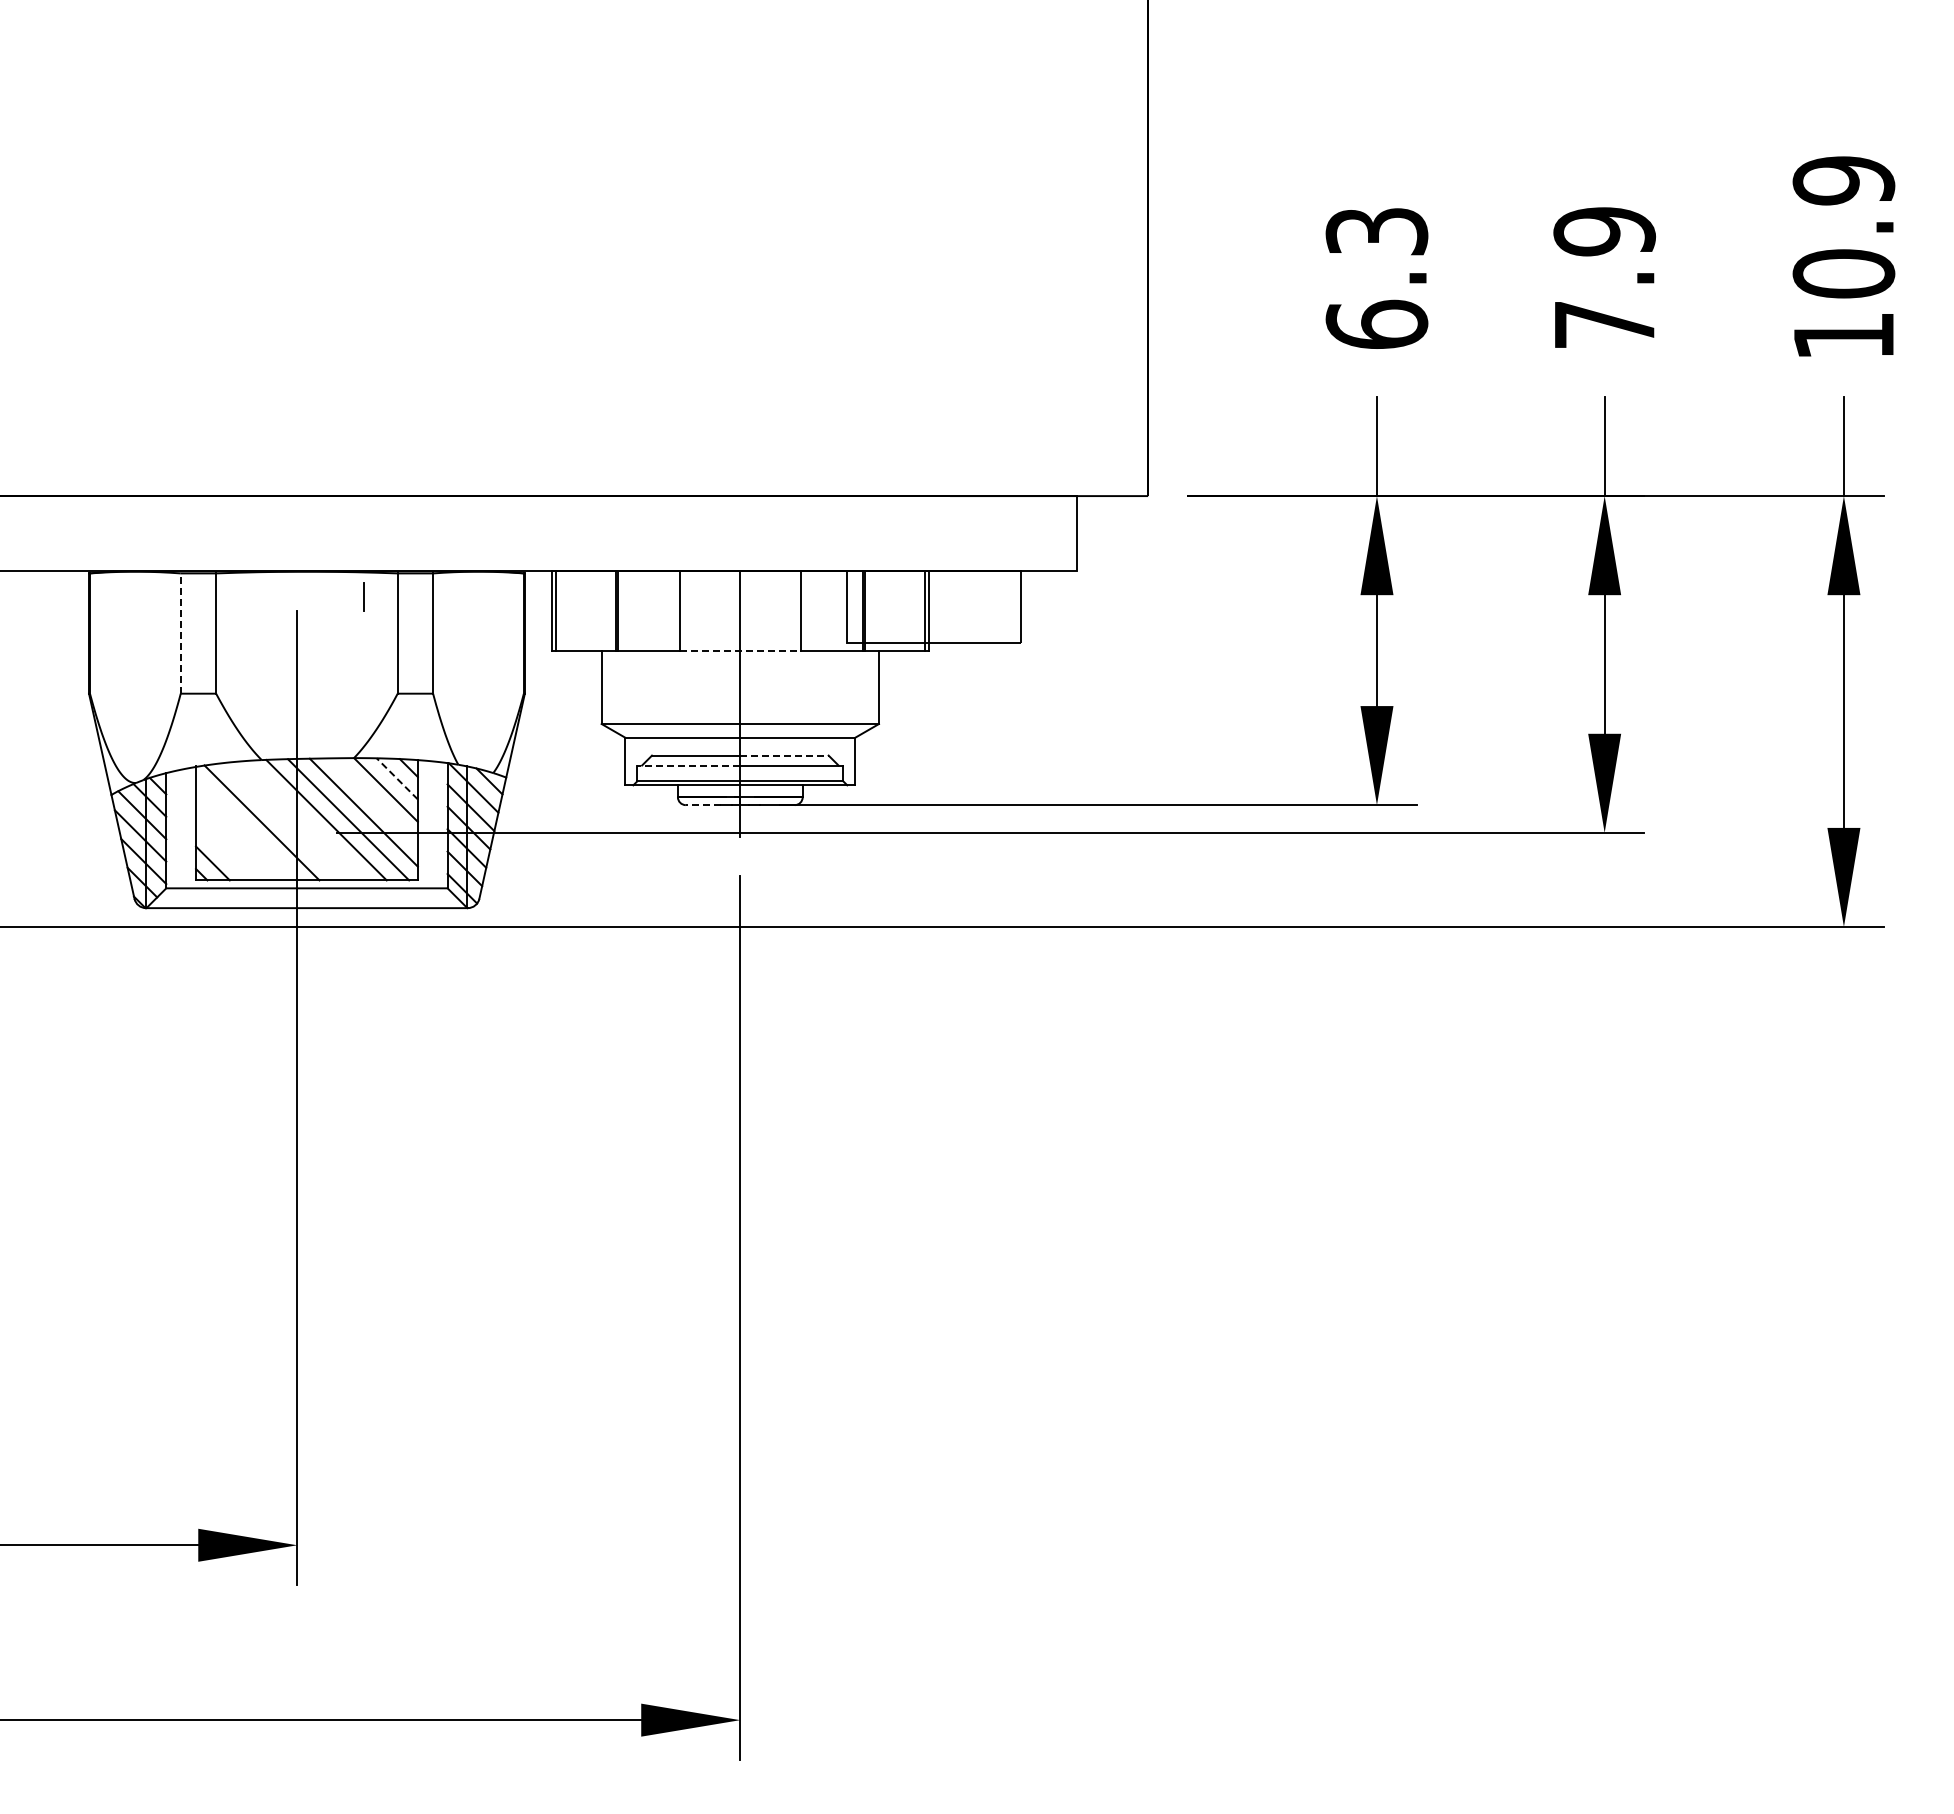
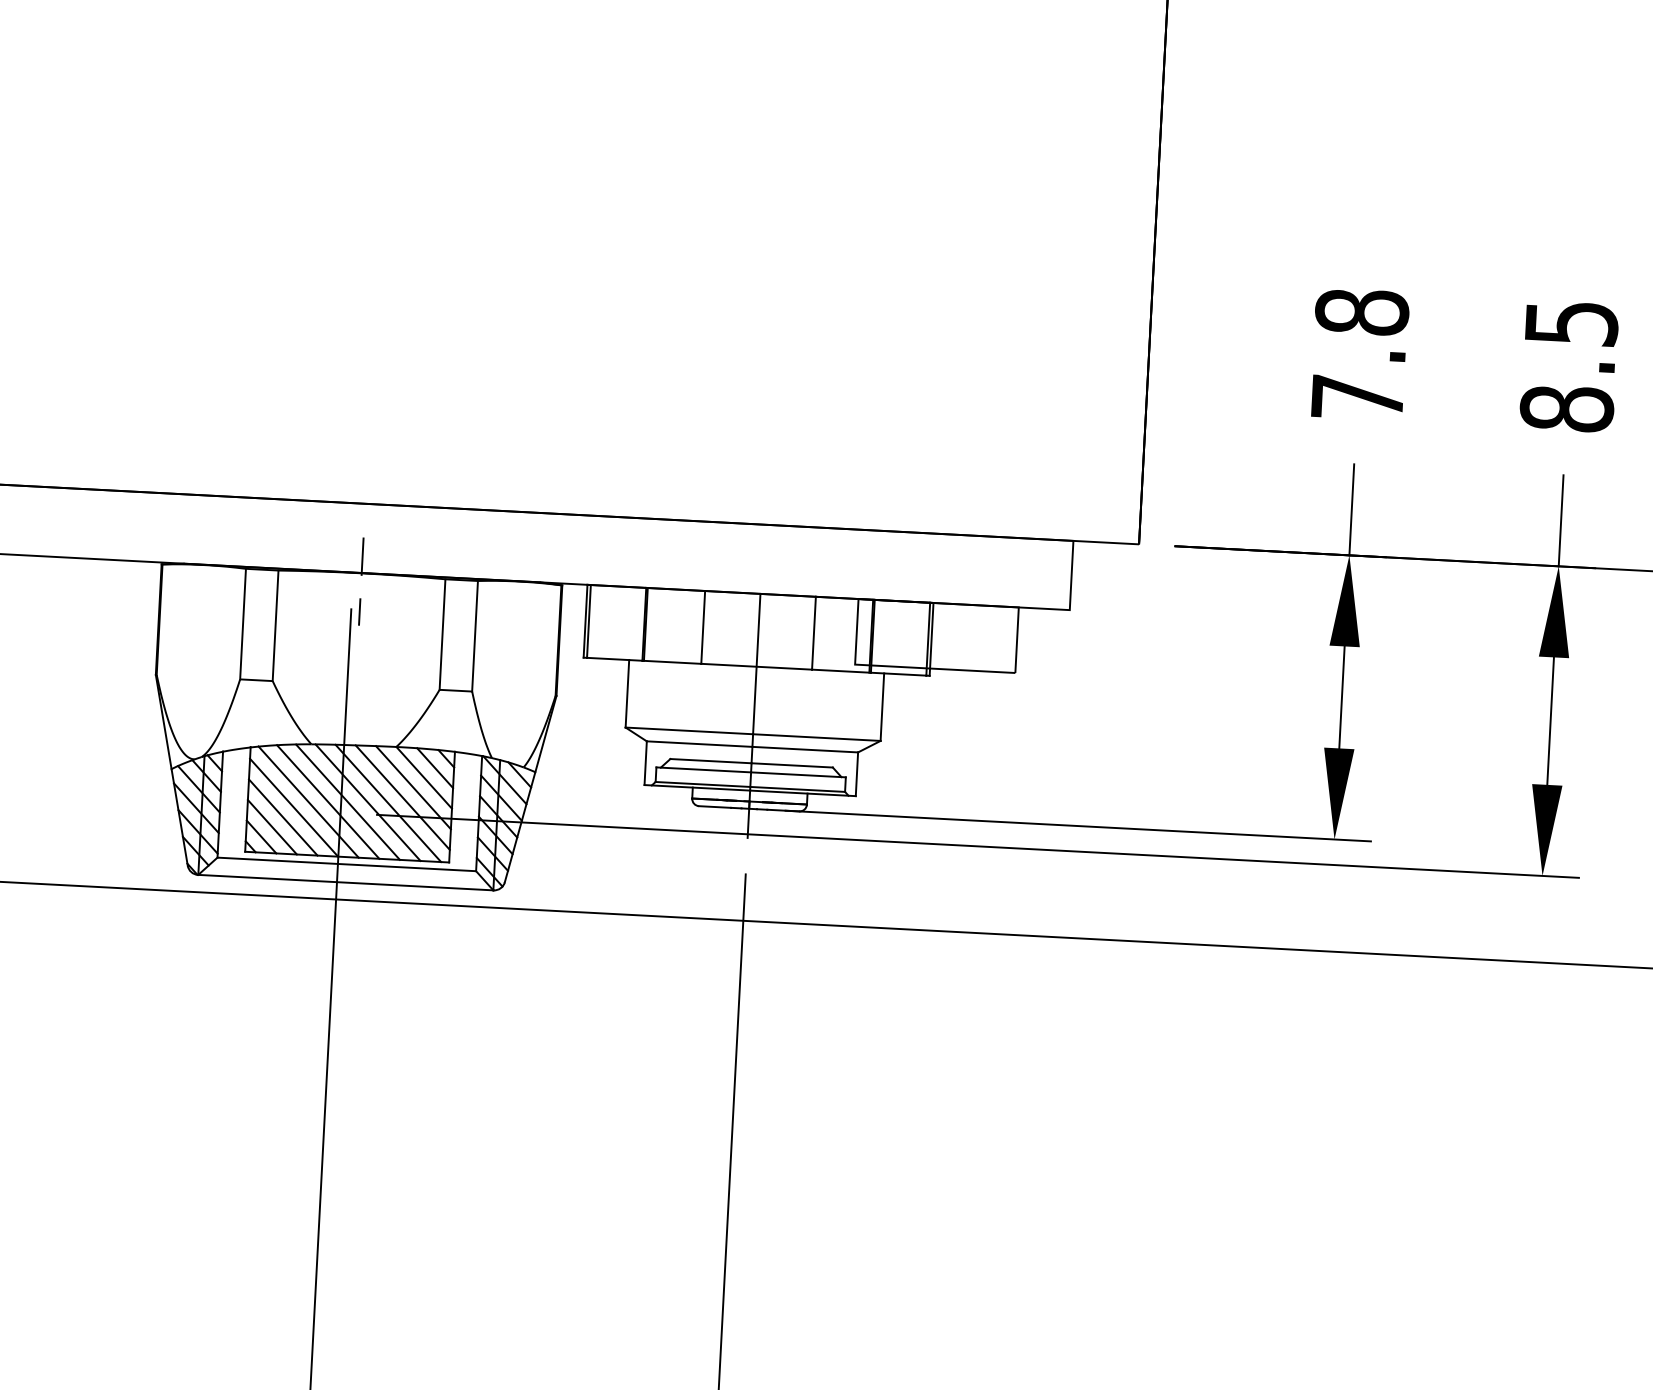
text: (1376, 277) -> (1359, 354), 6.3 -> 7.8
text: (1604, 278) -> (1569, 366), 7.9 -> 8.5
line: (306, 553) -> (362, 556), added
line: (363, 596) -> (359, 611), moved
line: (180, 633) -> (242, 624), dashed -> solid
line: (740, 650) -> (756, 666), dashed -> solid
line: (784, 755) -> (792, 765), dashed -> solid
line: (688, 765) -> (703, 769), dashed -> solid
line: (396, 778) -> (434, 767), dashed -> solid
line: (374, 801) -> (413, 787), added
line: (702, 805) -> (714, 807), dashed -> solid
line: (304, 820) -> (347, 801), added
line: (282, 821) -> (327, 801), added
line: (246, 829) -> (294, 807), added
line: (235, 840) -> (283, 816), added
line: (224, 852) -> (272, 827), added

